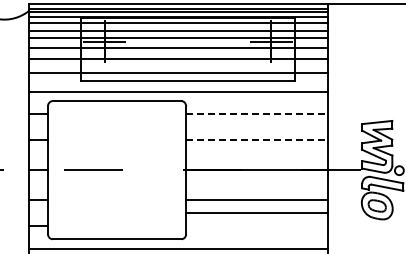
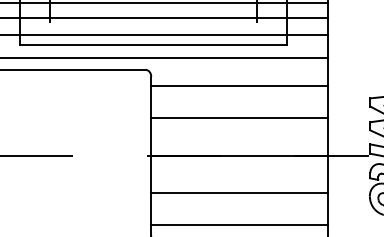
line: (257, 114) -> (239, 86), dashed -> solid
line: (257, 140) -> (239, 118), dashed -> solid
line: (257, 212) -> (239, 224), moved

